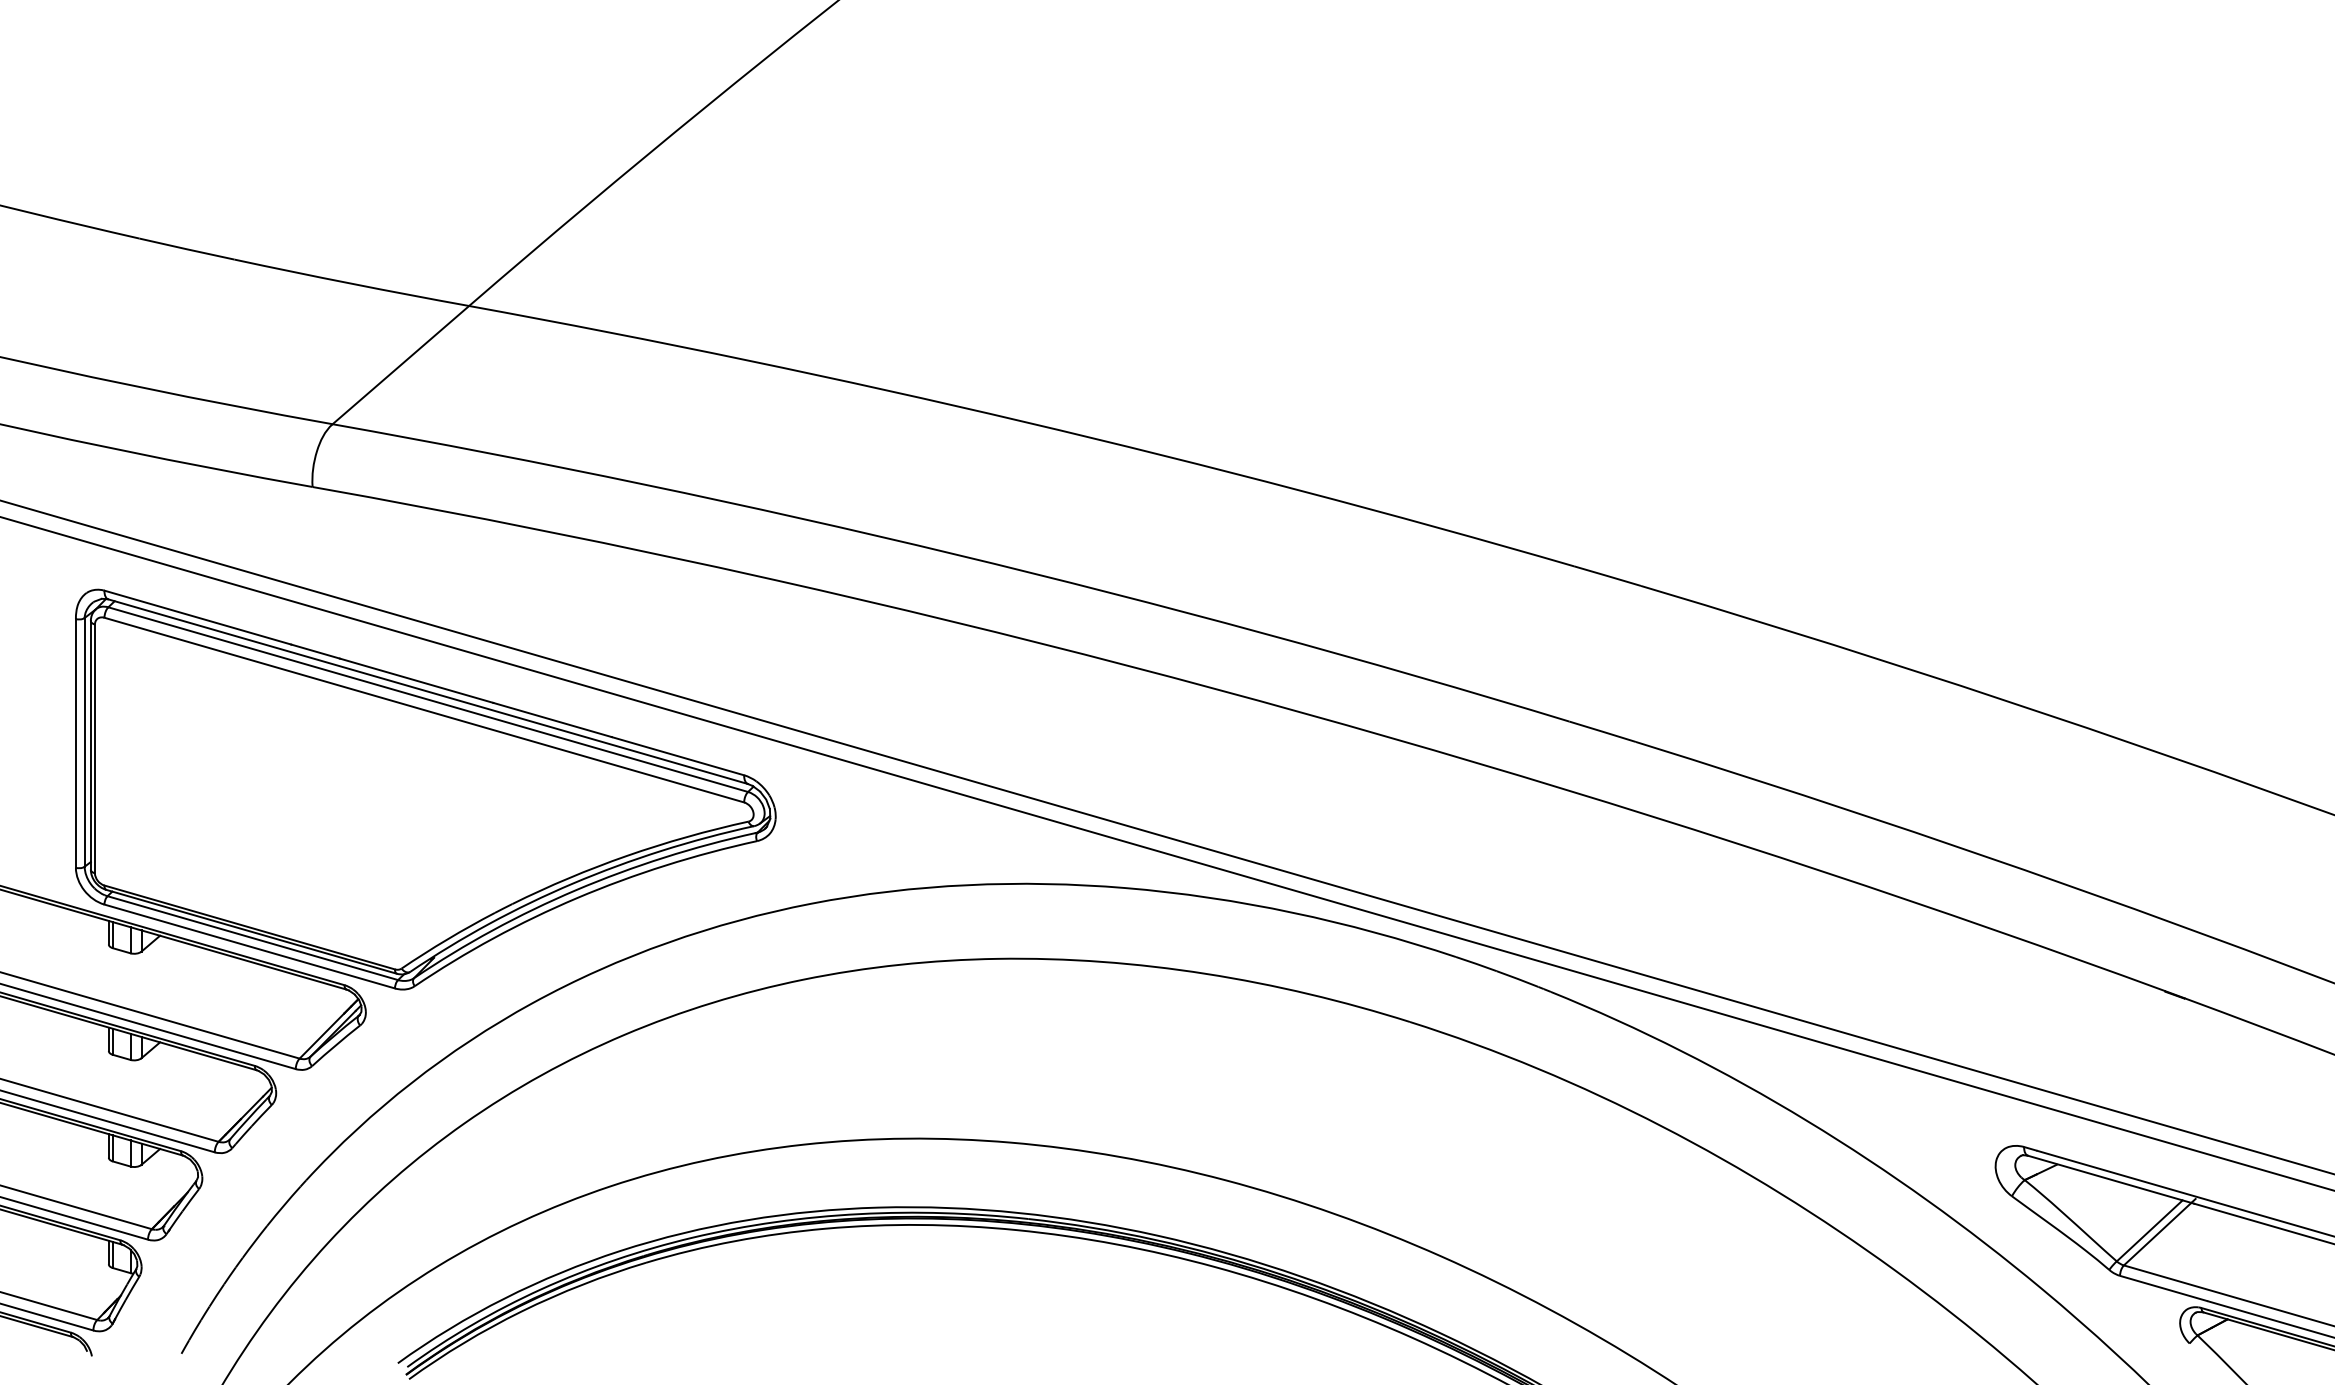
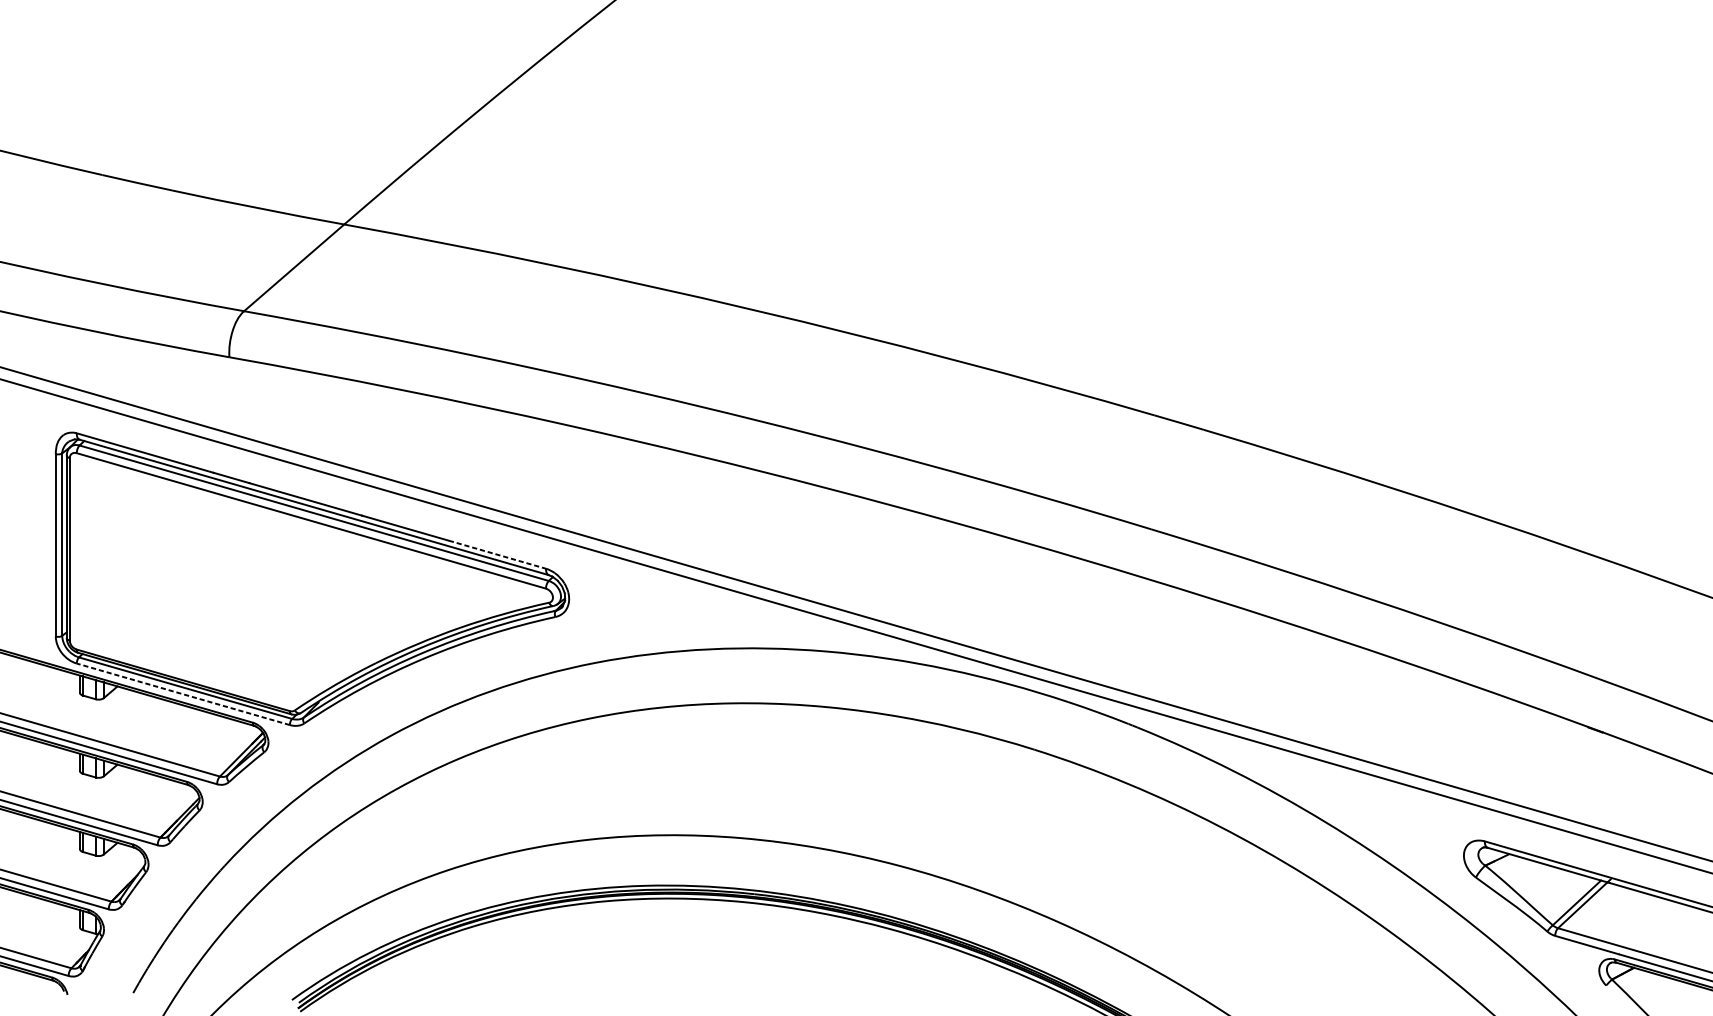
line: (678, 756) -> (497, 554), solid -> dashed
line: (249, 946) -> (183, 694), solid -> dashed

